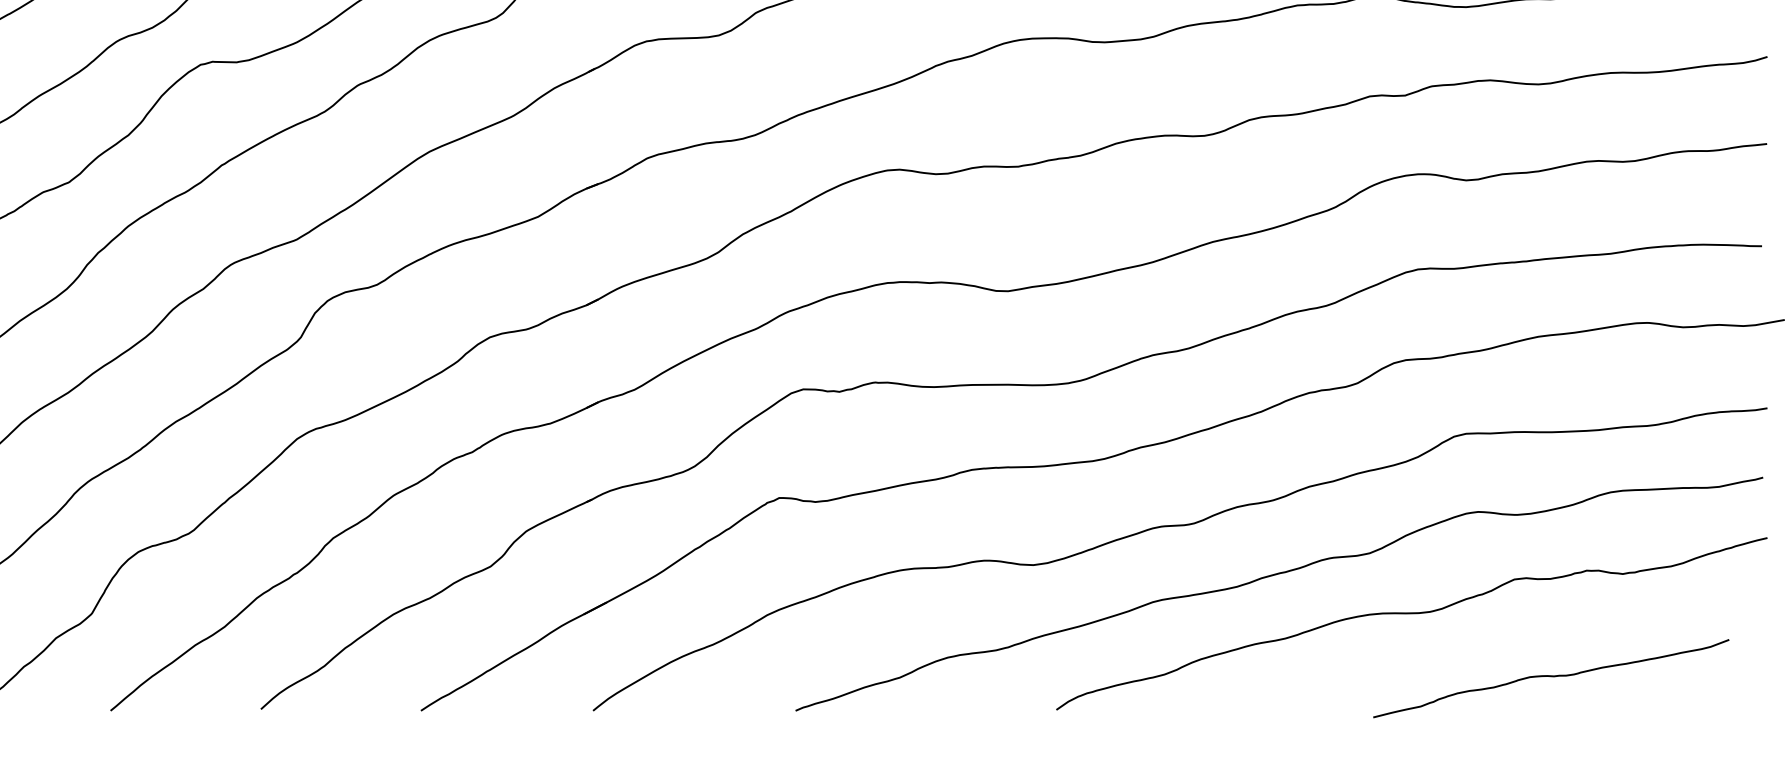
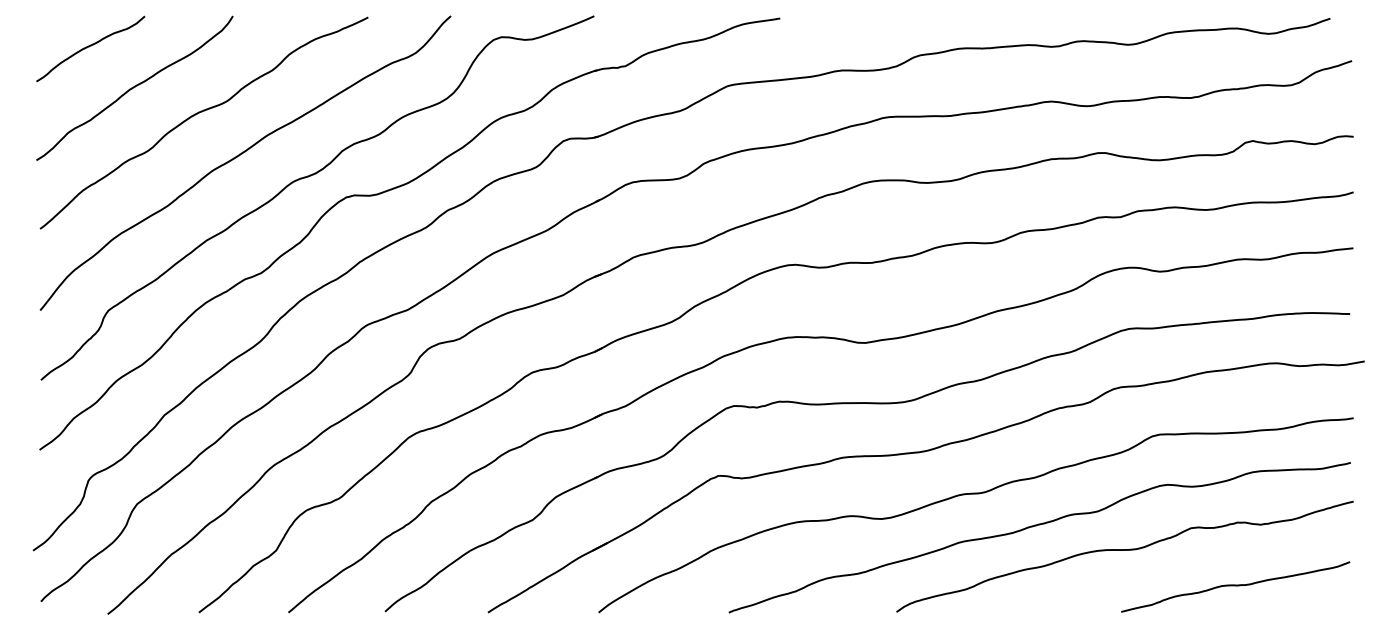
curve: (1551, 677) -> (1235, 586), moved

